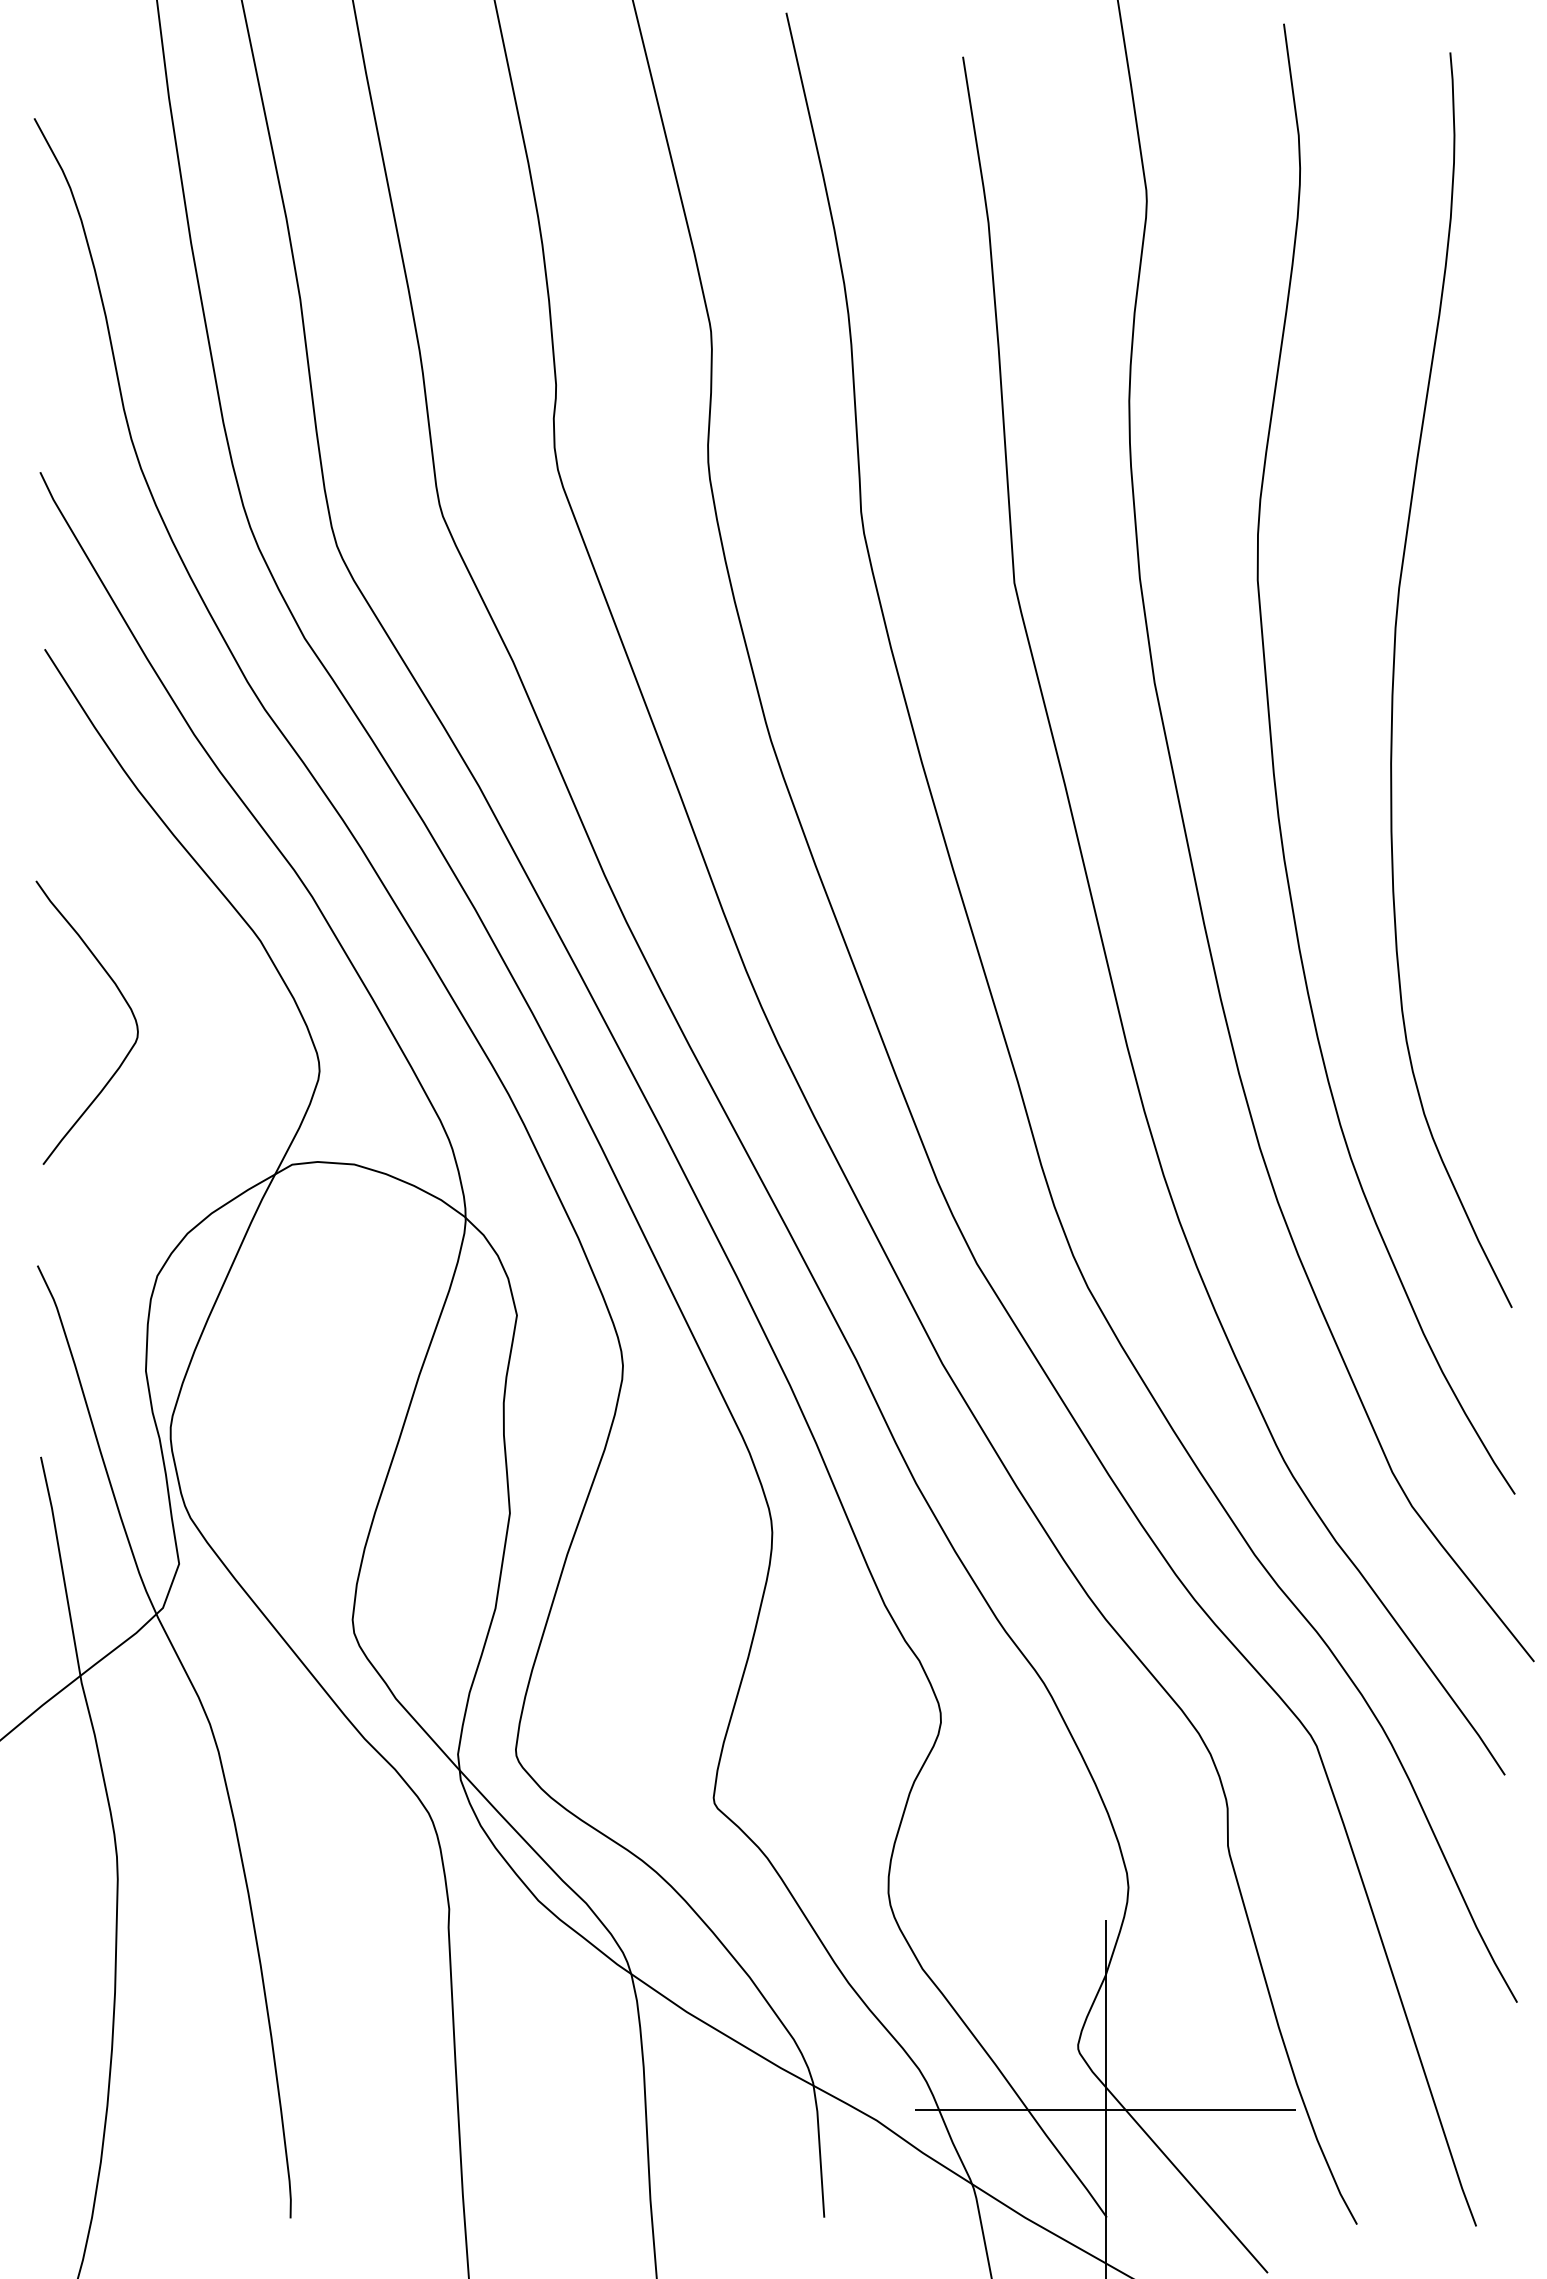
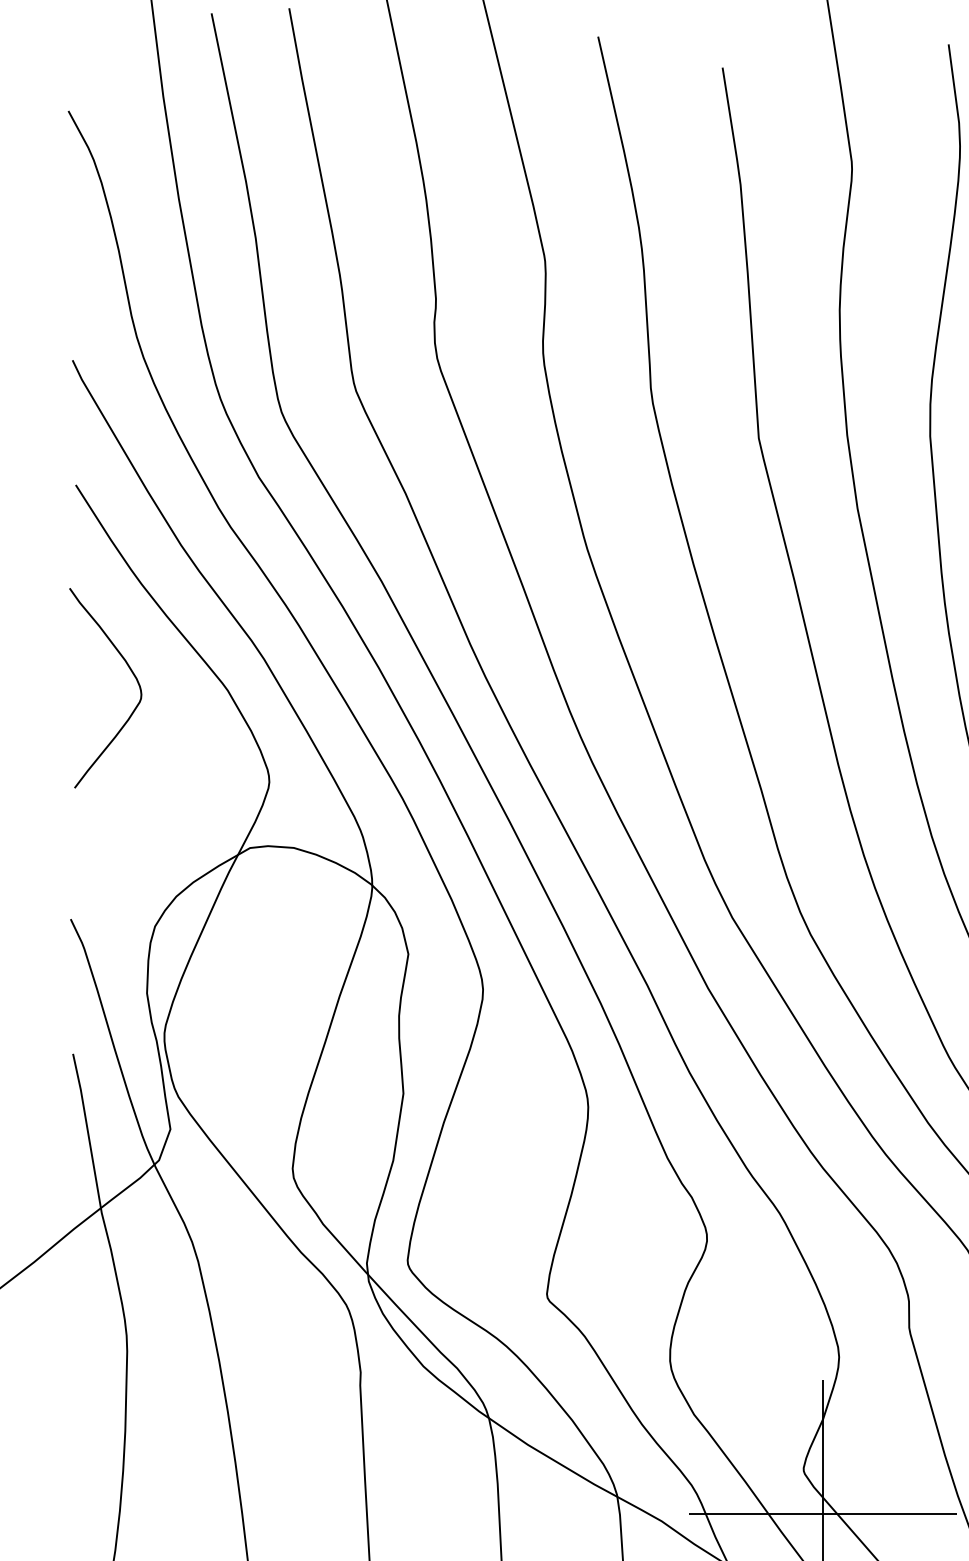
curve: (123, 999) -> (131, 671), moved

